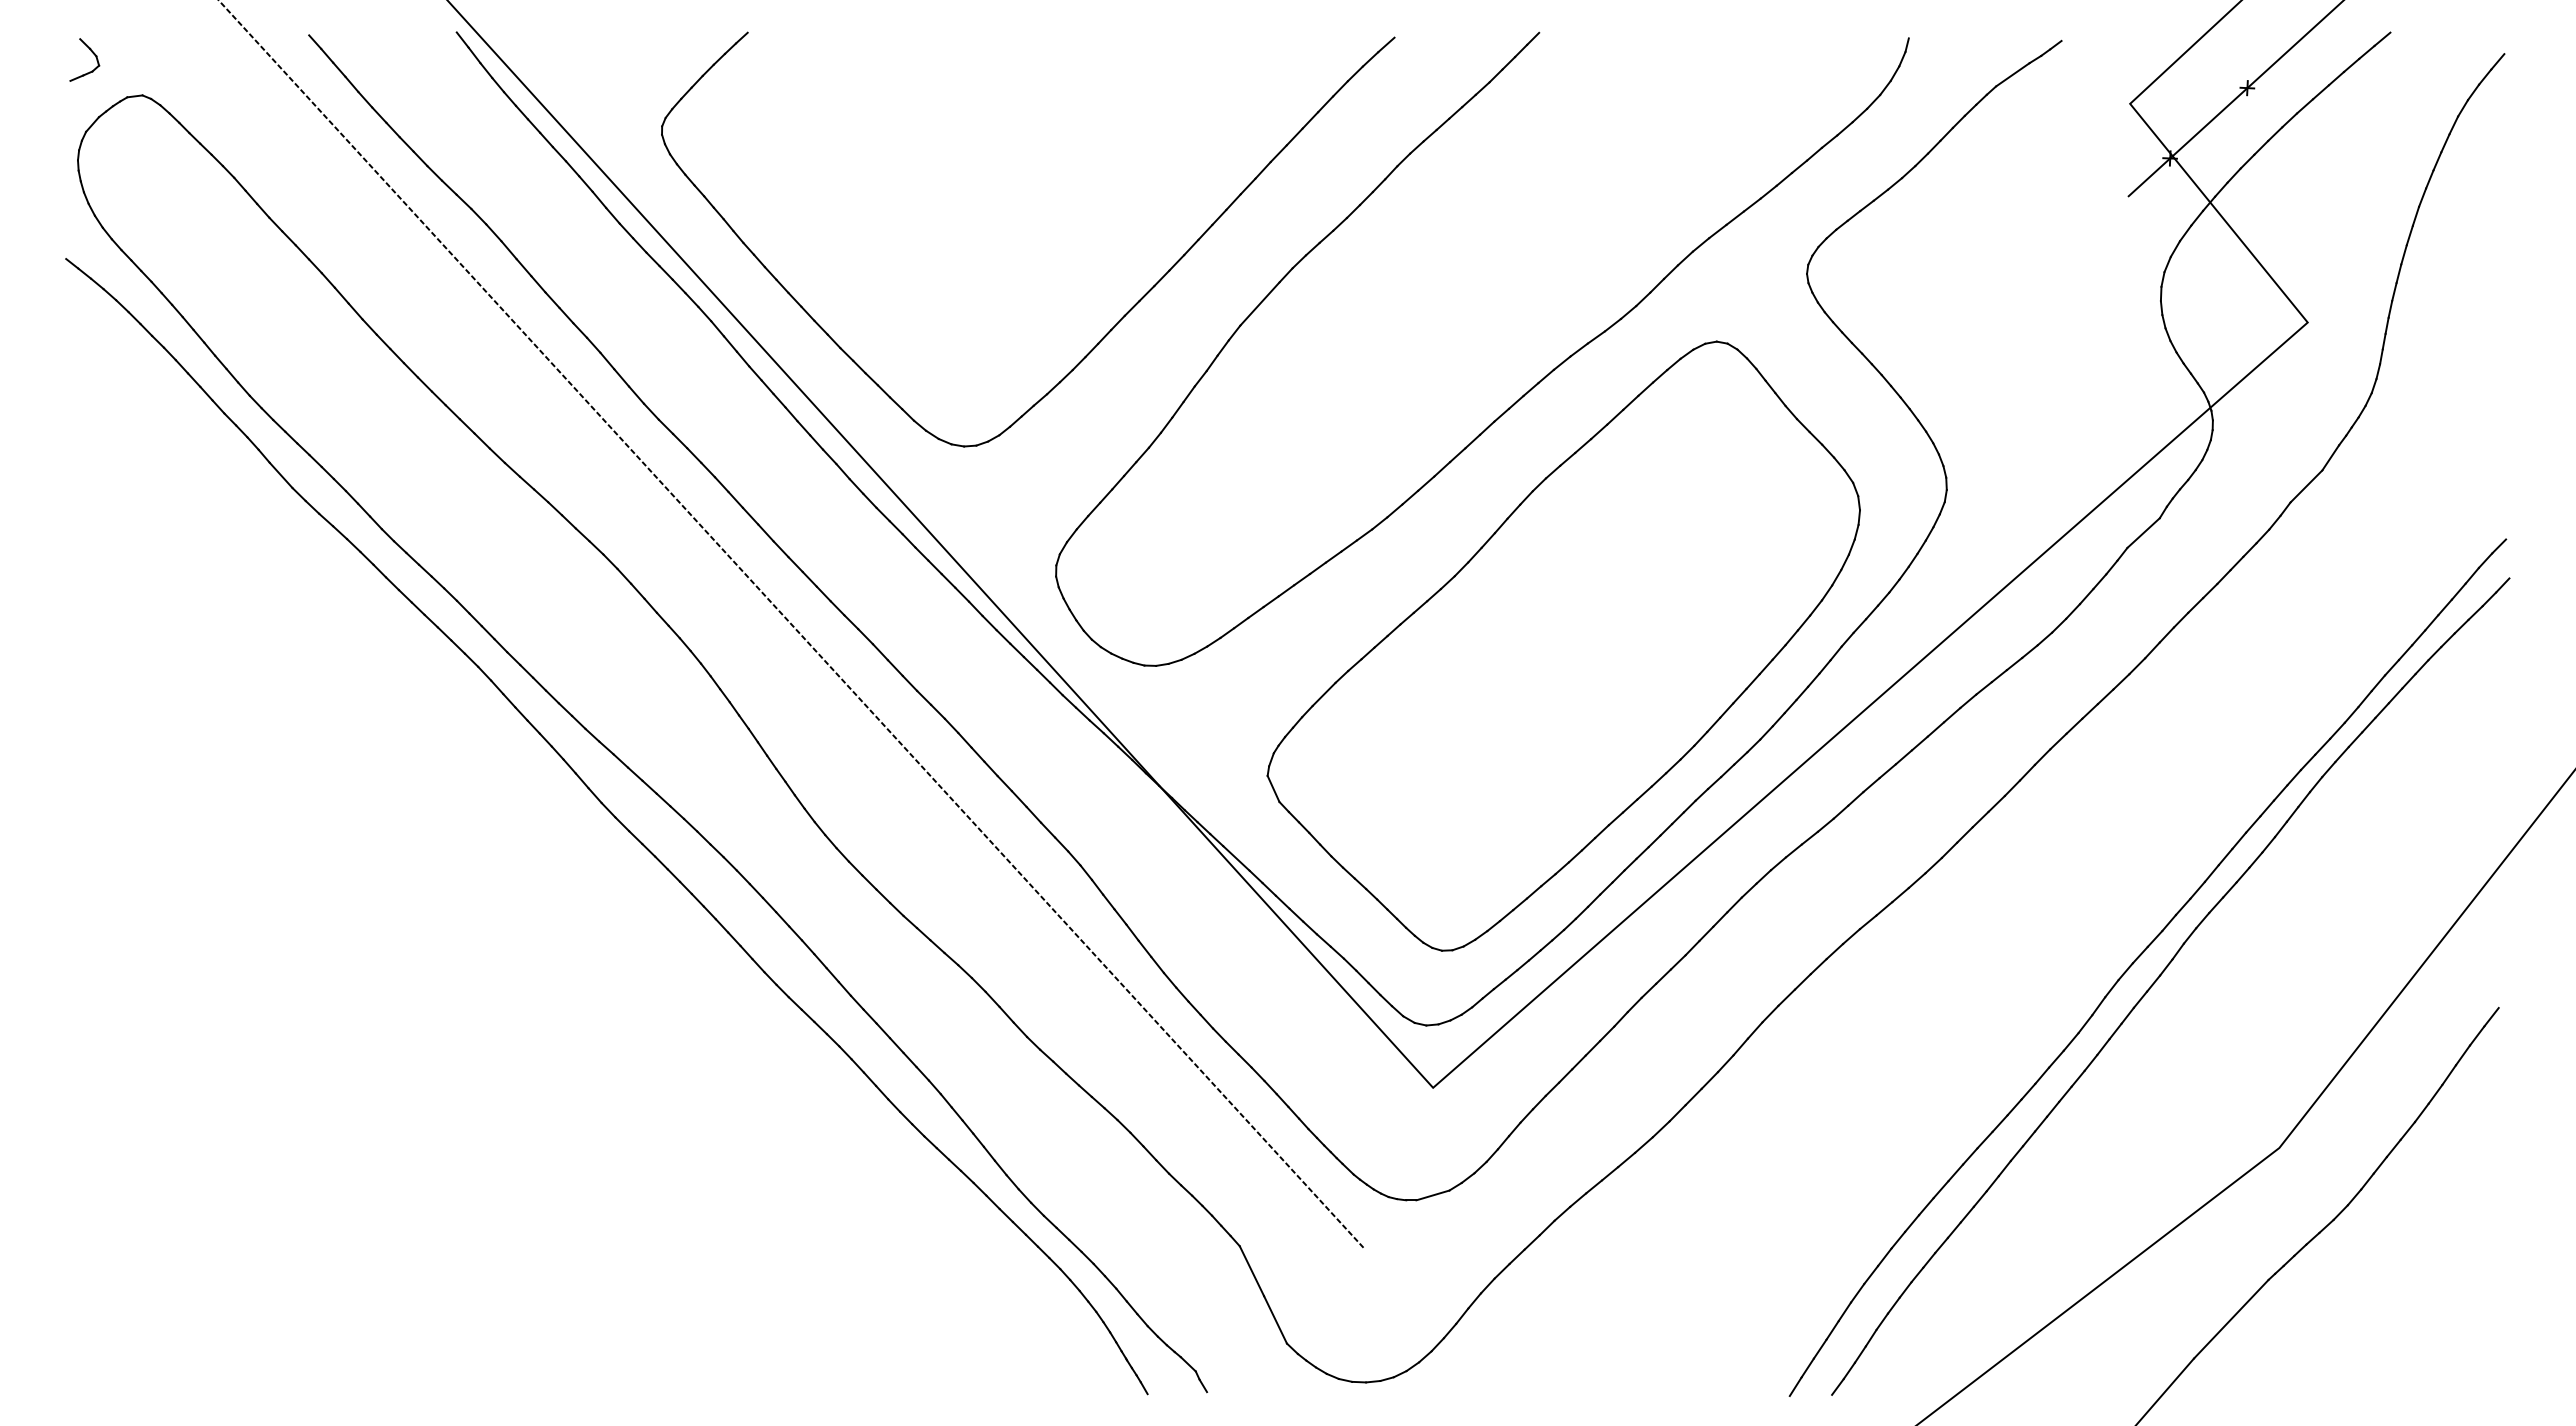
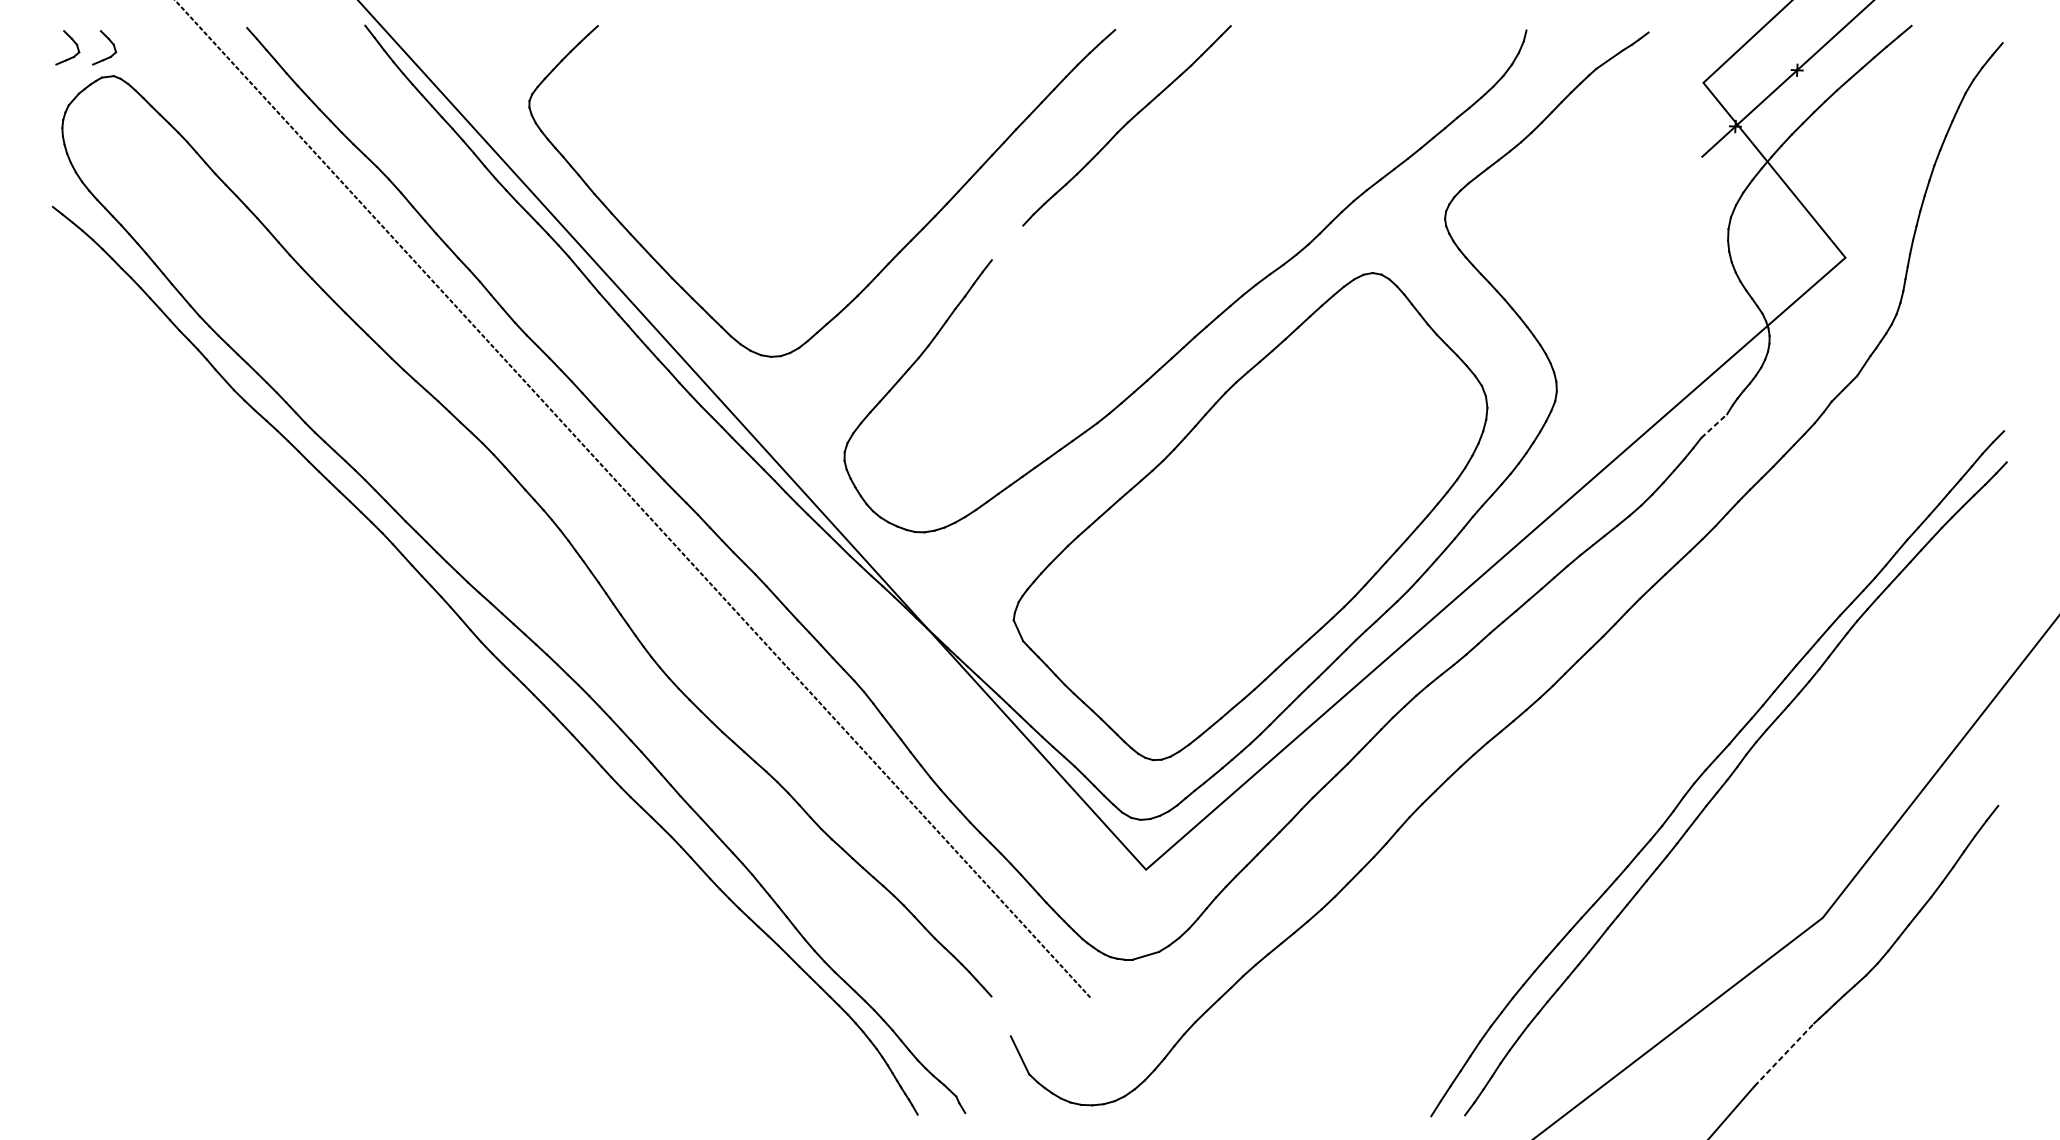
part: (137, 52) -> (109, 41), added
line: (1259, 303) -> (1007, 242), removed
line: (2143, 533) -> (1714, 426), solid -> dashed
line: (1251, 1271) -> (1000, 1016), removed
line: (2231, 1318) -> (1784, 1054), solid -> dashed

